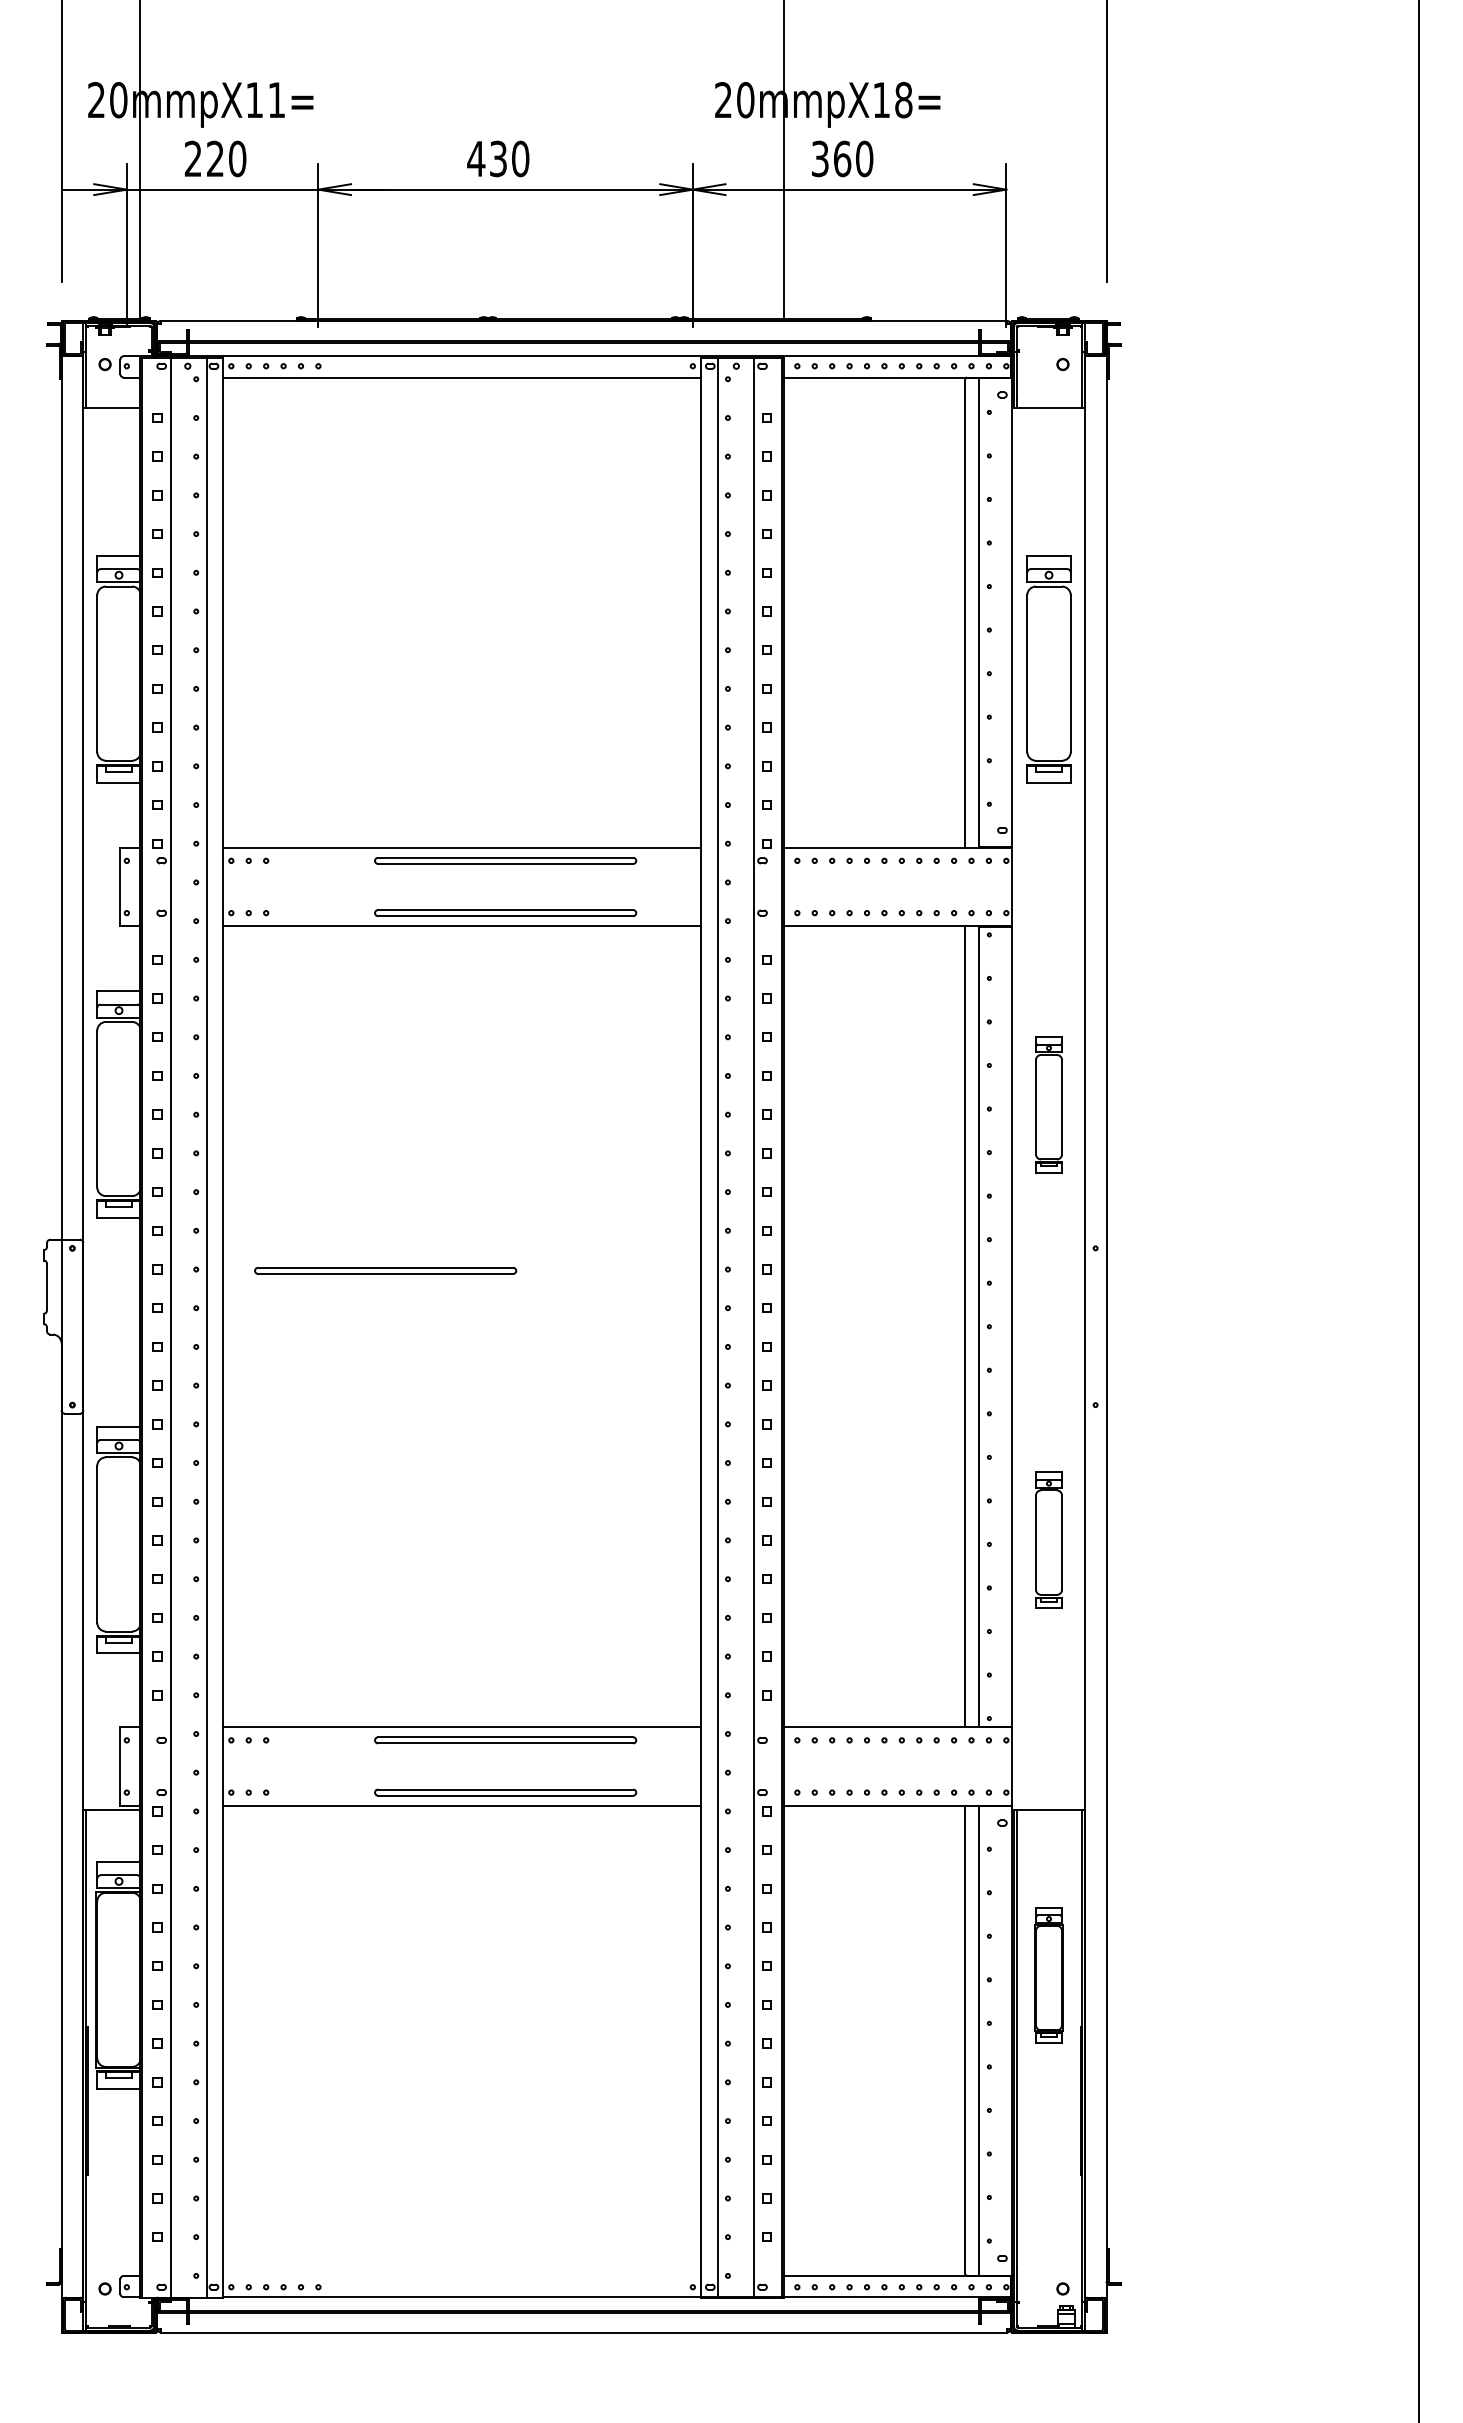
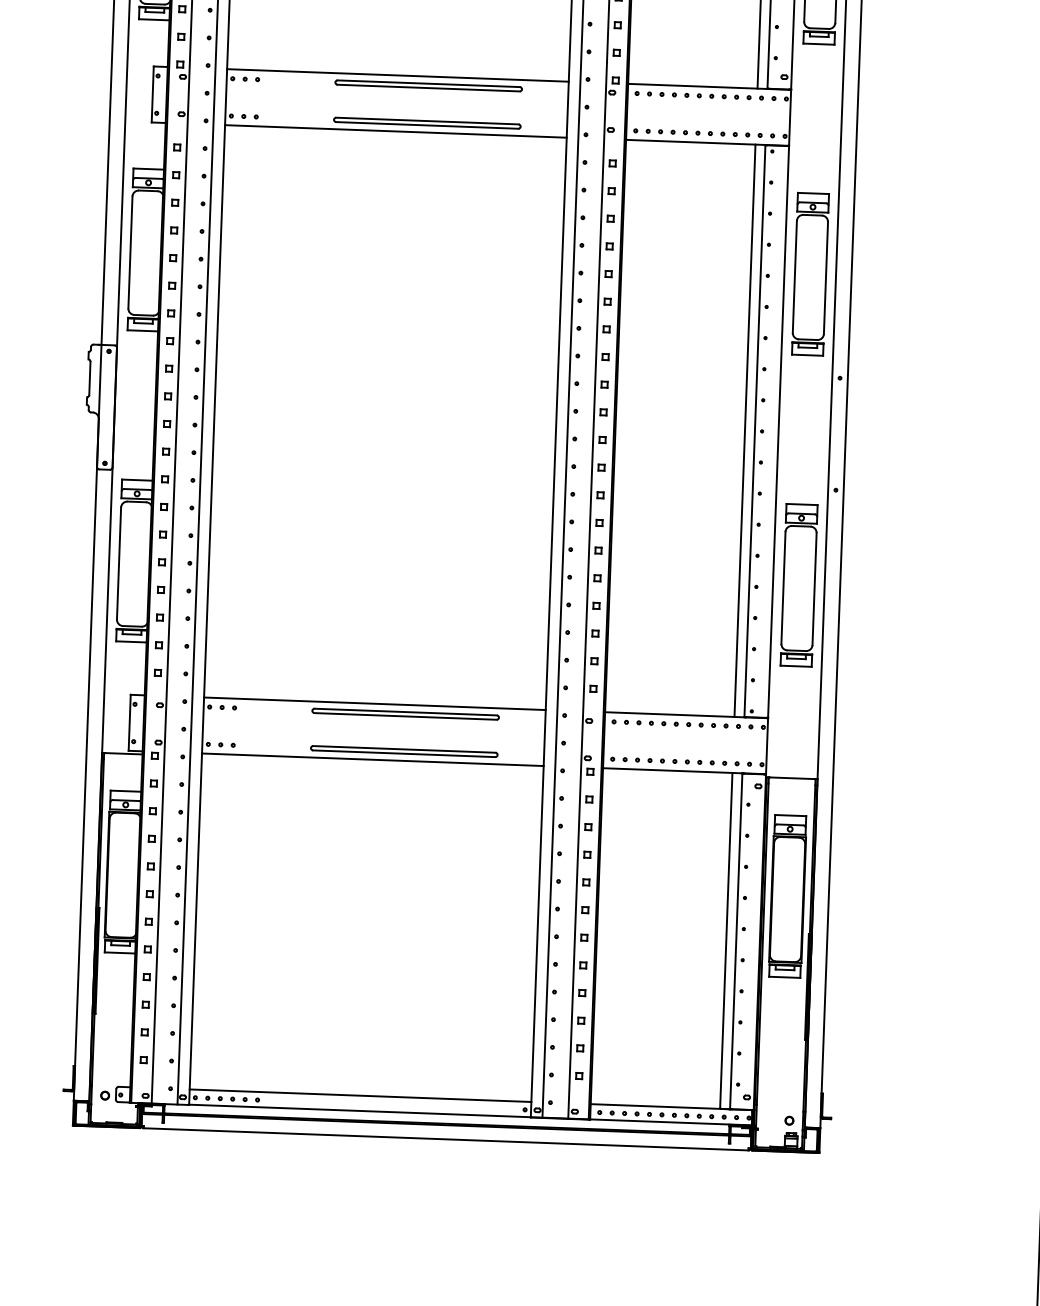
part: (1048, 1104) -> (810, 274), size x1.67
part: (385, 1270) -> (332, 375), removed
part: (1048, 1539) -> (798, 584), size x1.67
part: (1048, 1975) -> (787, 896), size x1.67
line: (462, 2275) -> (360, 1095), added

